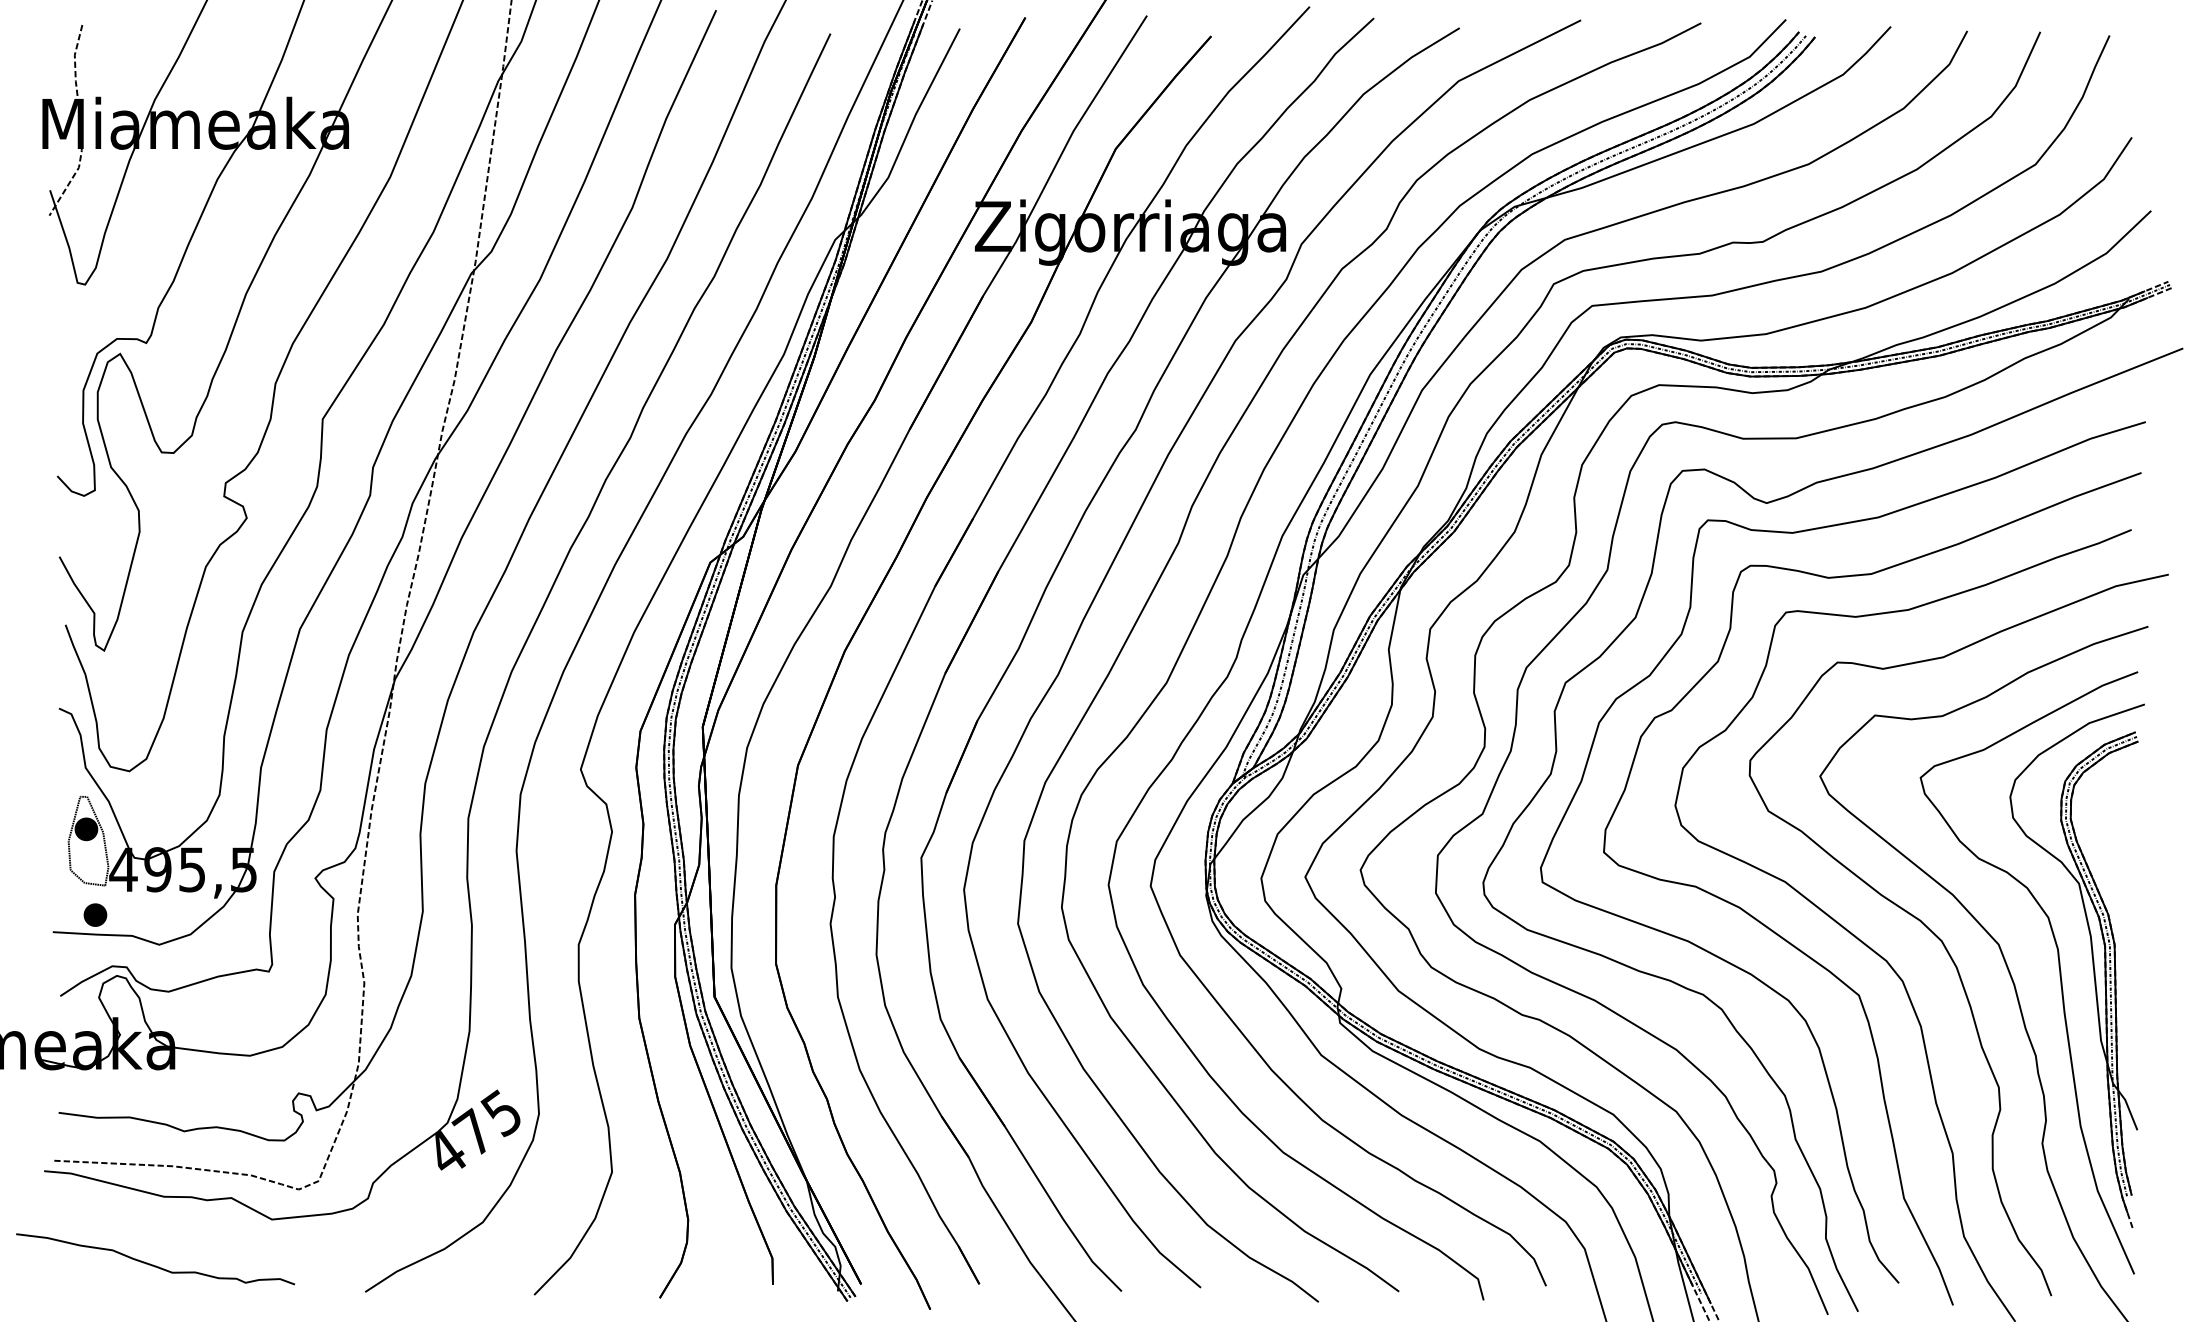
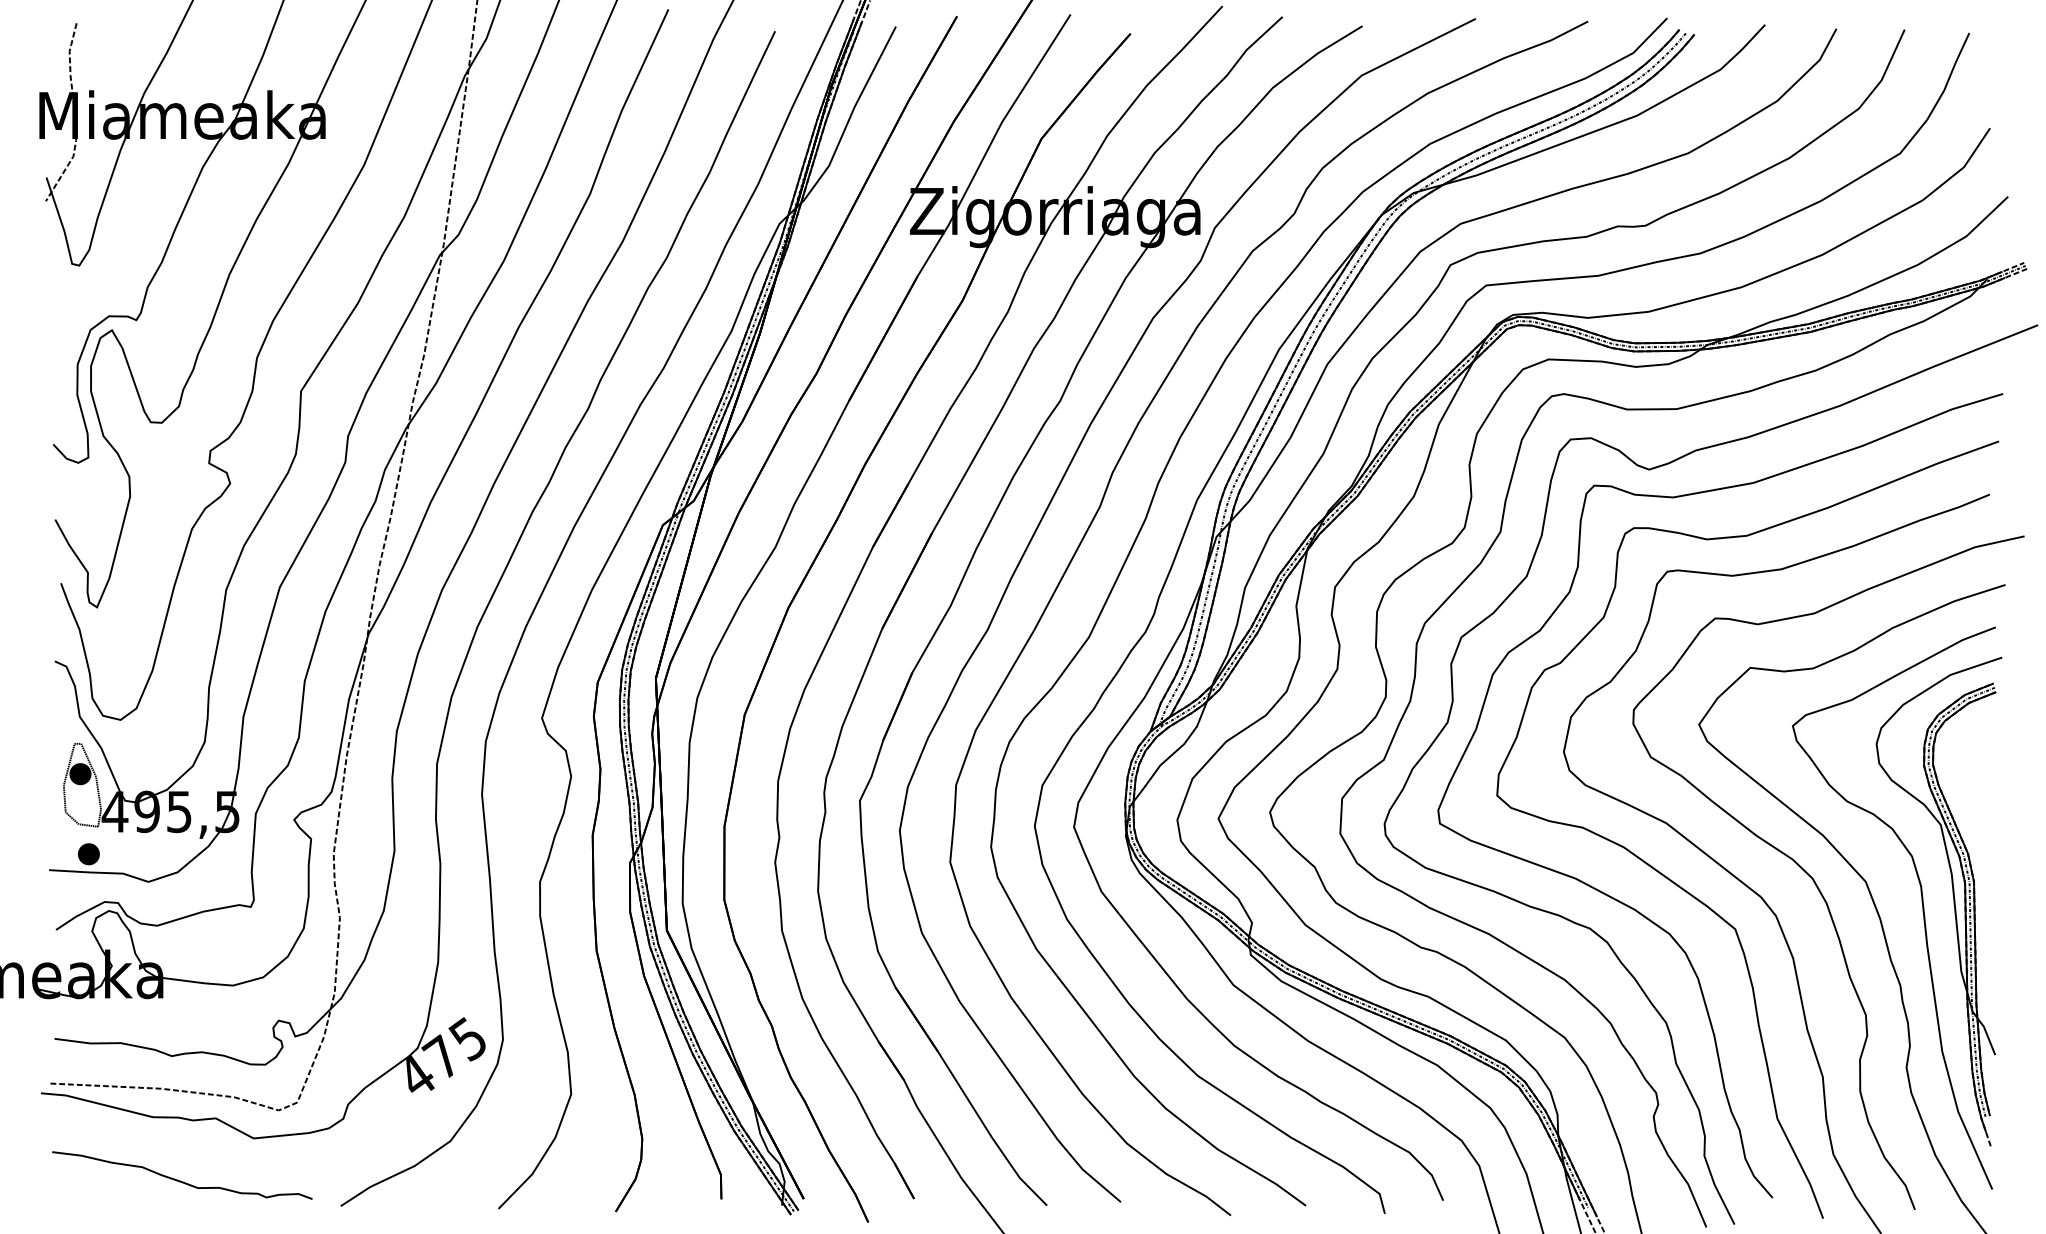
curve: (153, 1264) -> (180, 1180), moved

